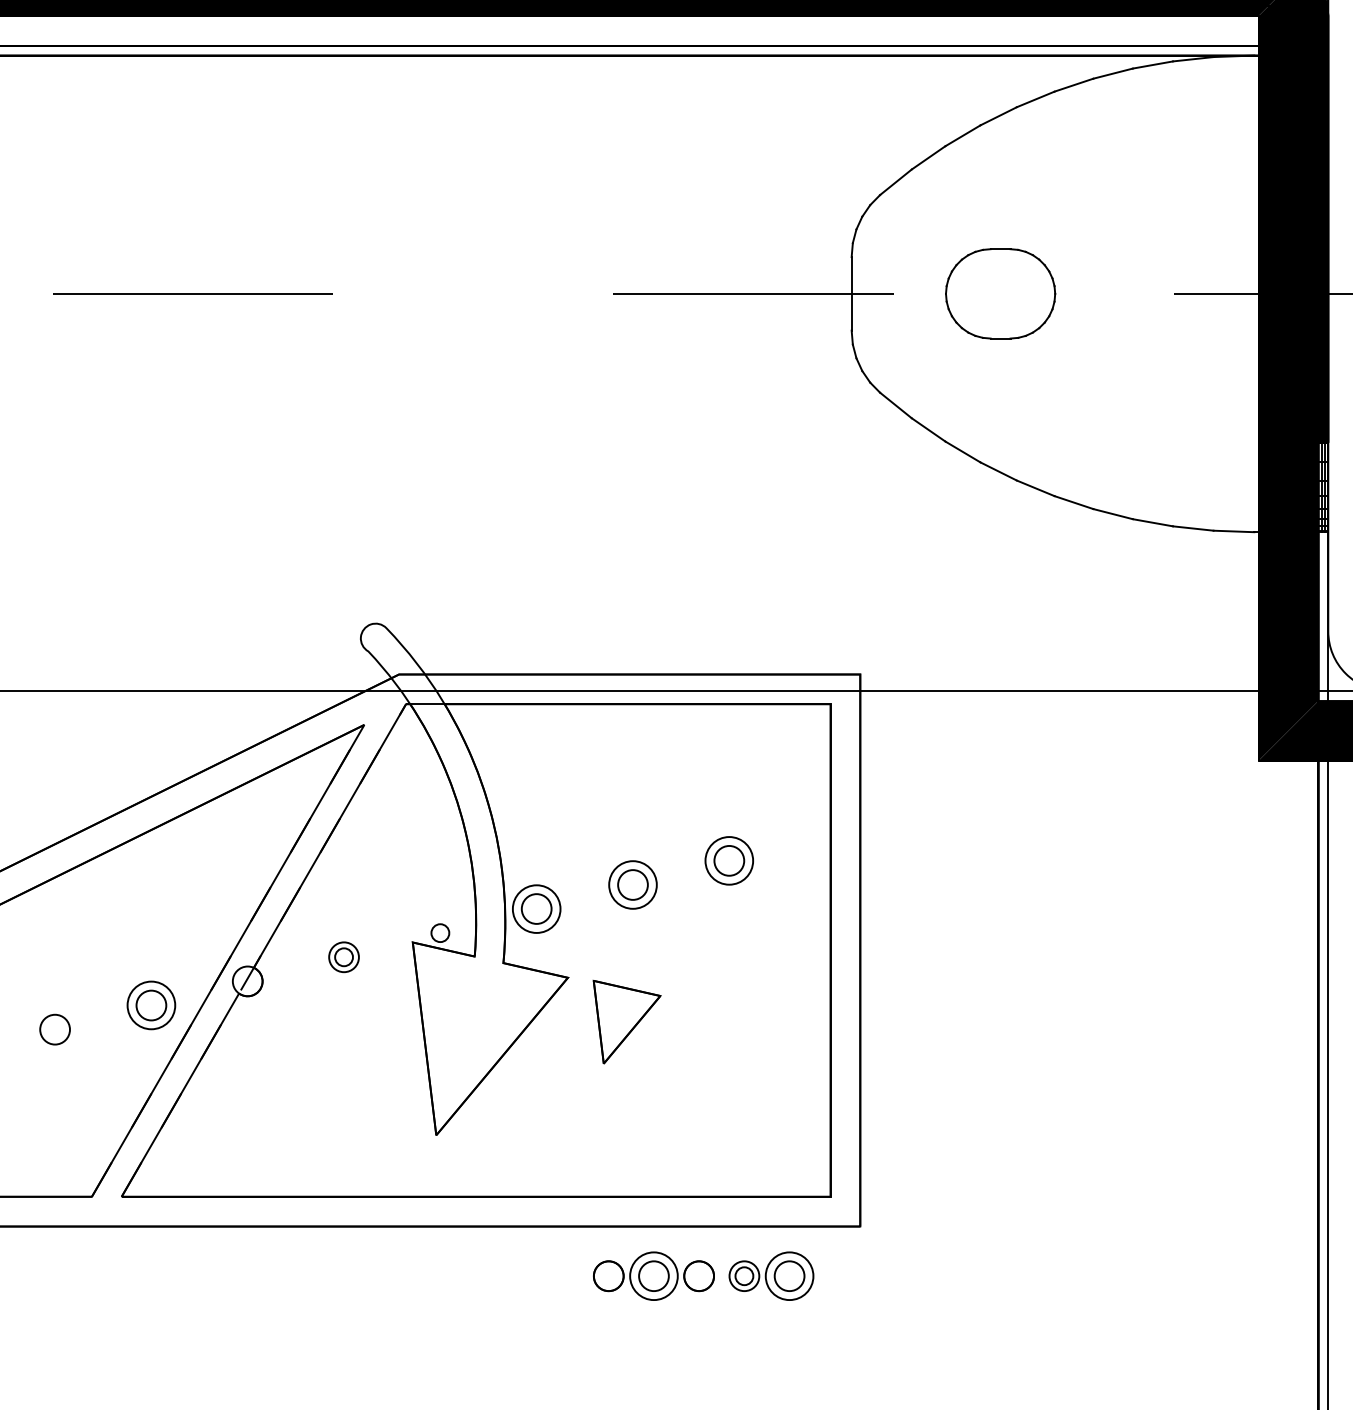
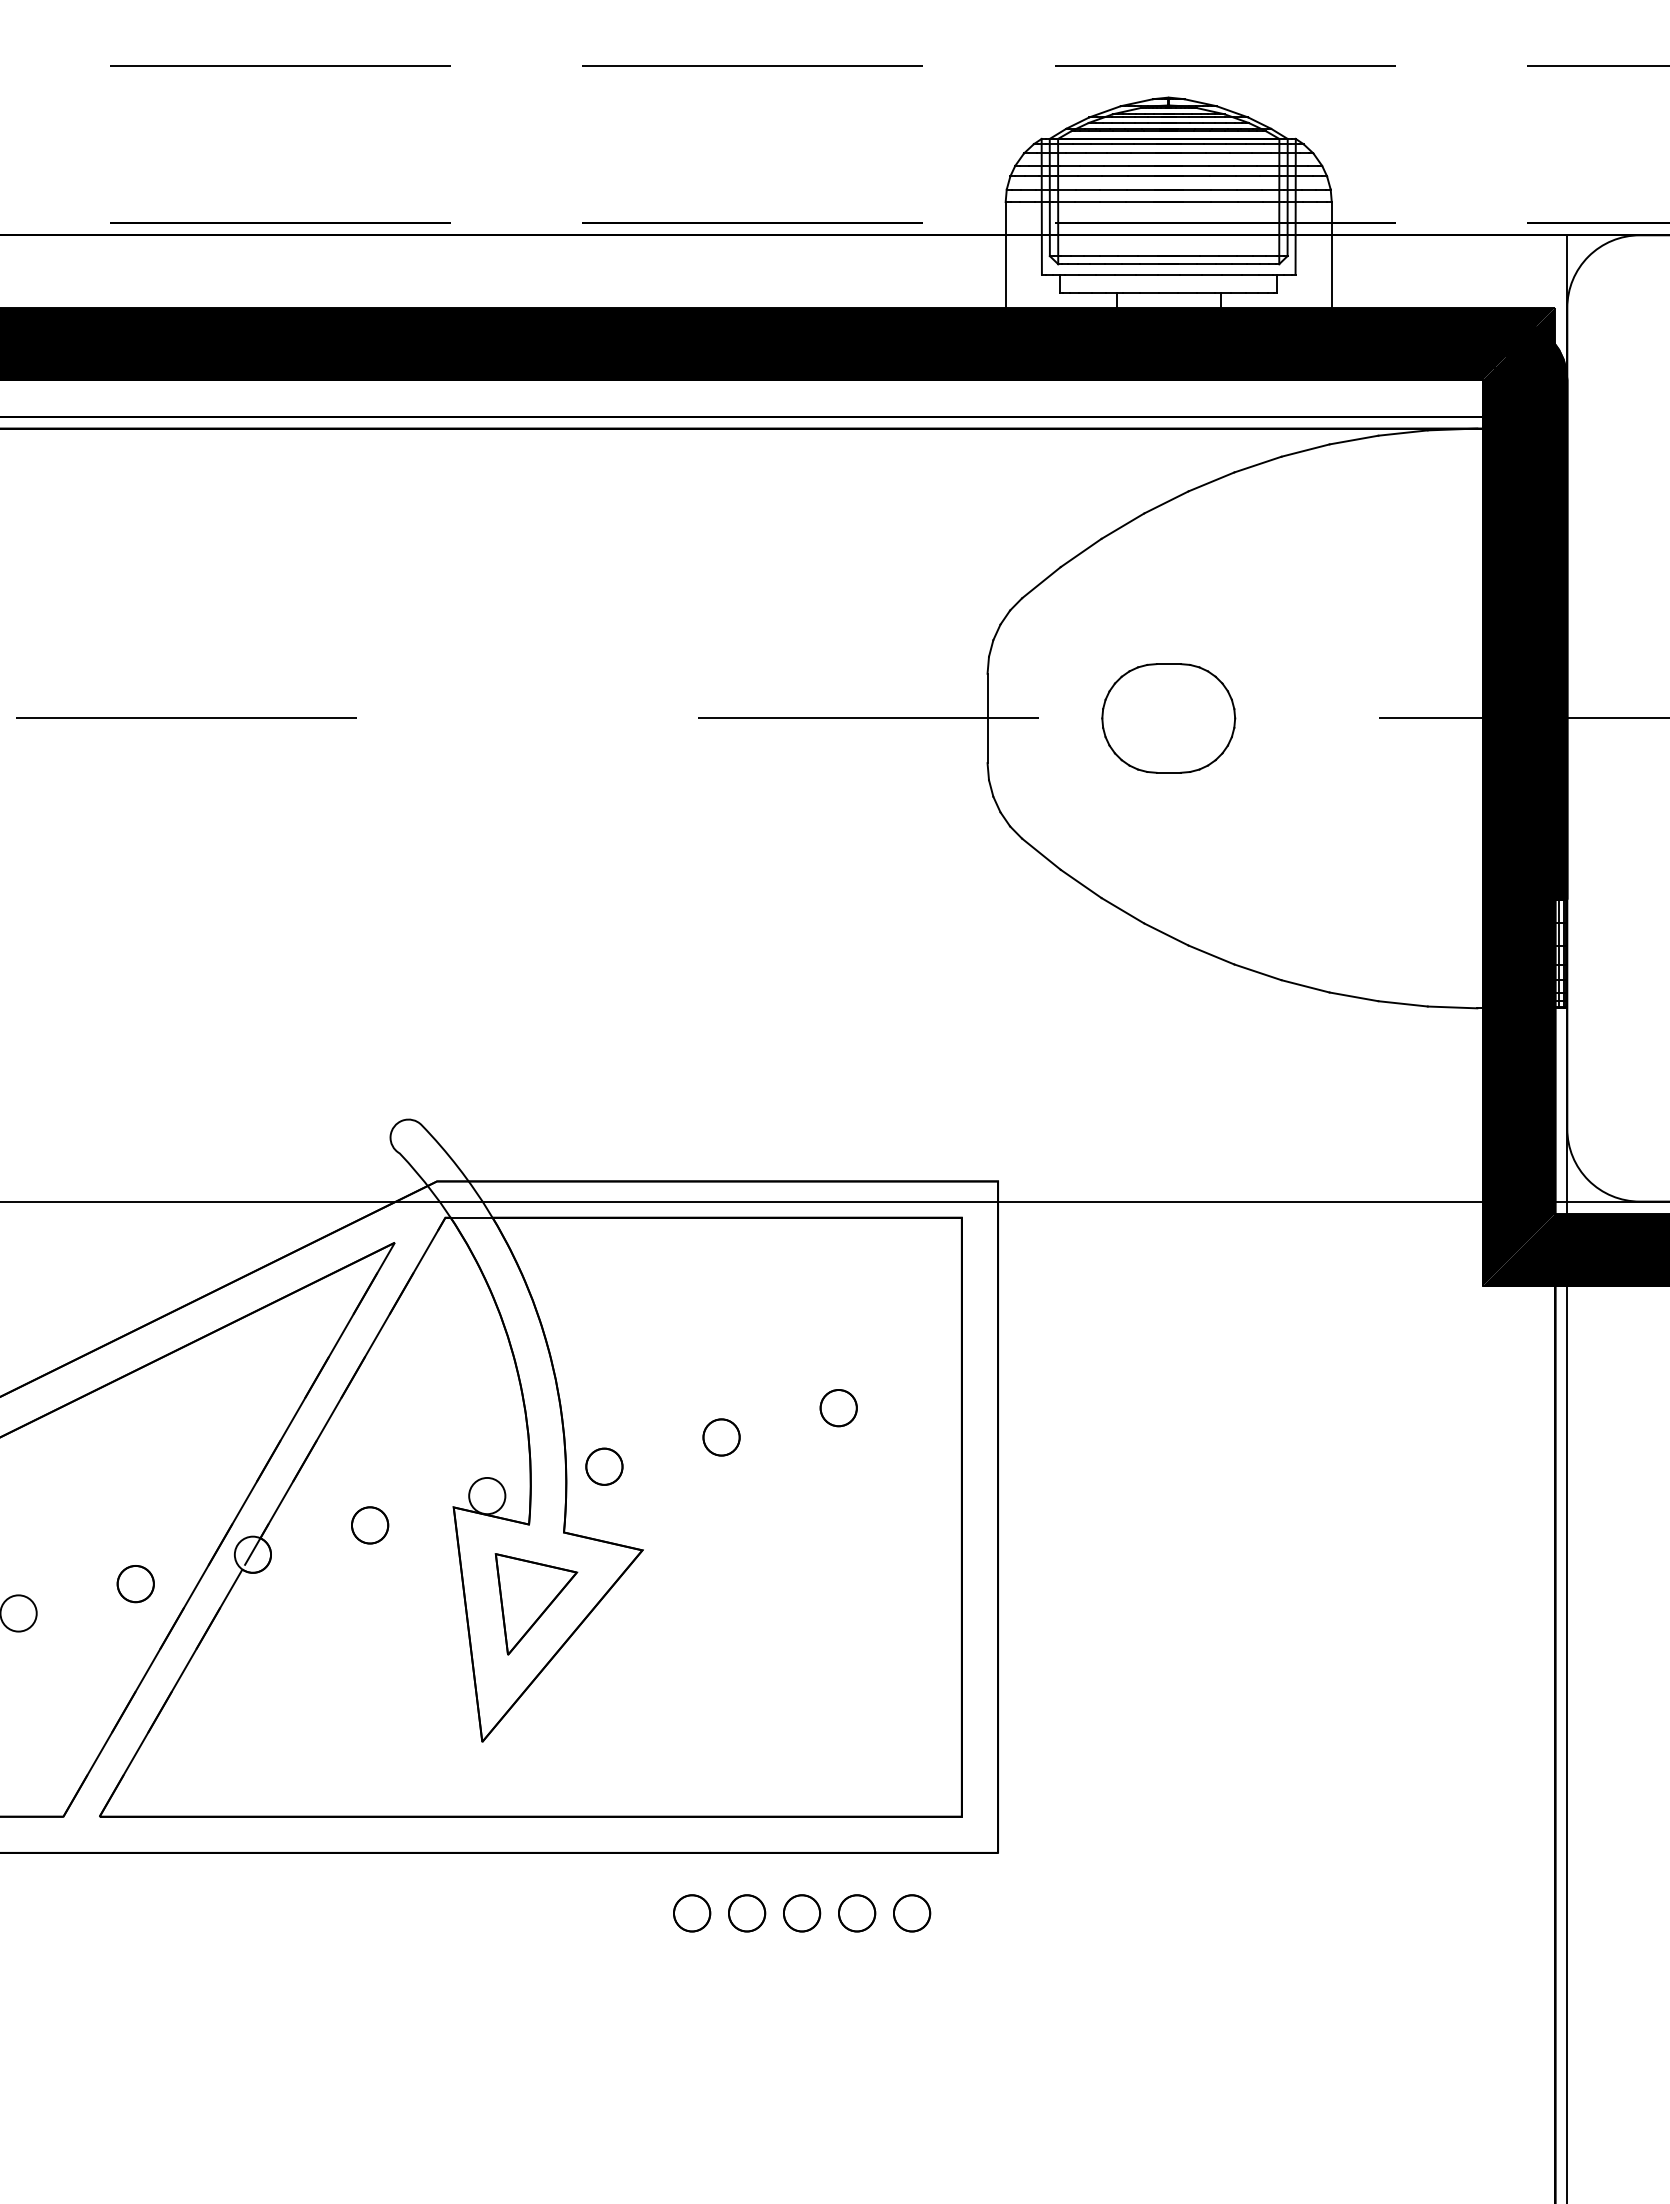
circle: (729, 861) -> (838, 1408), size x0.62
circle: (632, 885) -> (721, 1437), size x0.62
circle: (536, 908) -> (604, 1466), size x0.62
circle: (440, 932) -> (487, 1495), size x1.67
circle: (344, 957) -> (370, 1525), size x1.67
circle: (151, 1005) -> (135, 1583), size x0.62
part: (627, 1022) -> (536, 1604), moved
circle: (653, 1276) -> (746, 1913), size x0.62
circle: (744, 1276) -> (857, 1913), size x1.67
circle: (789, 1276) -> (911, 1913), size x0.62

